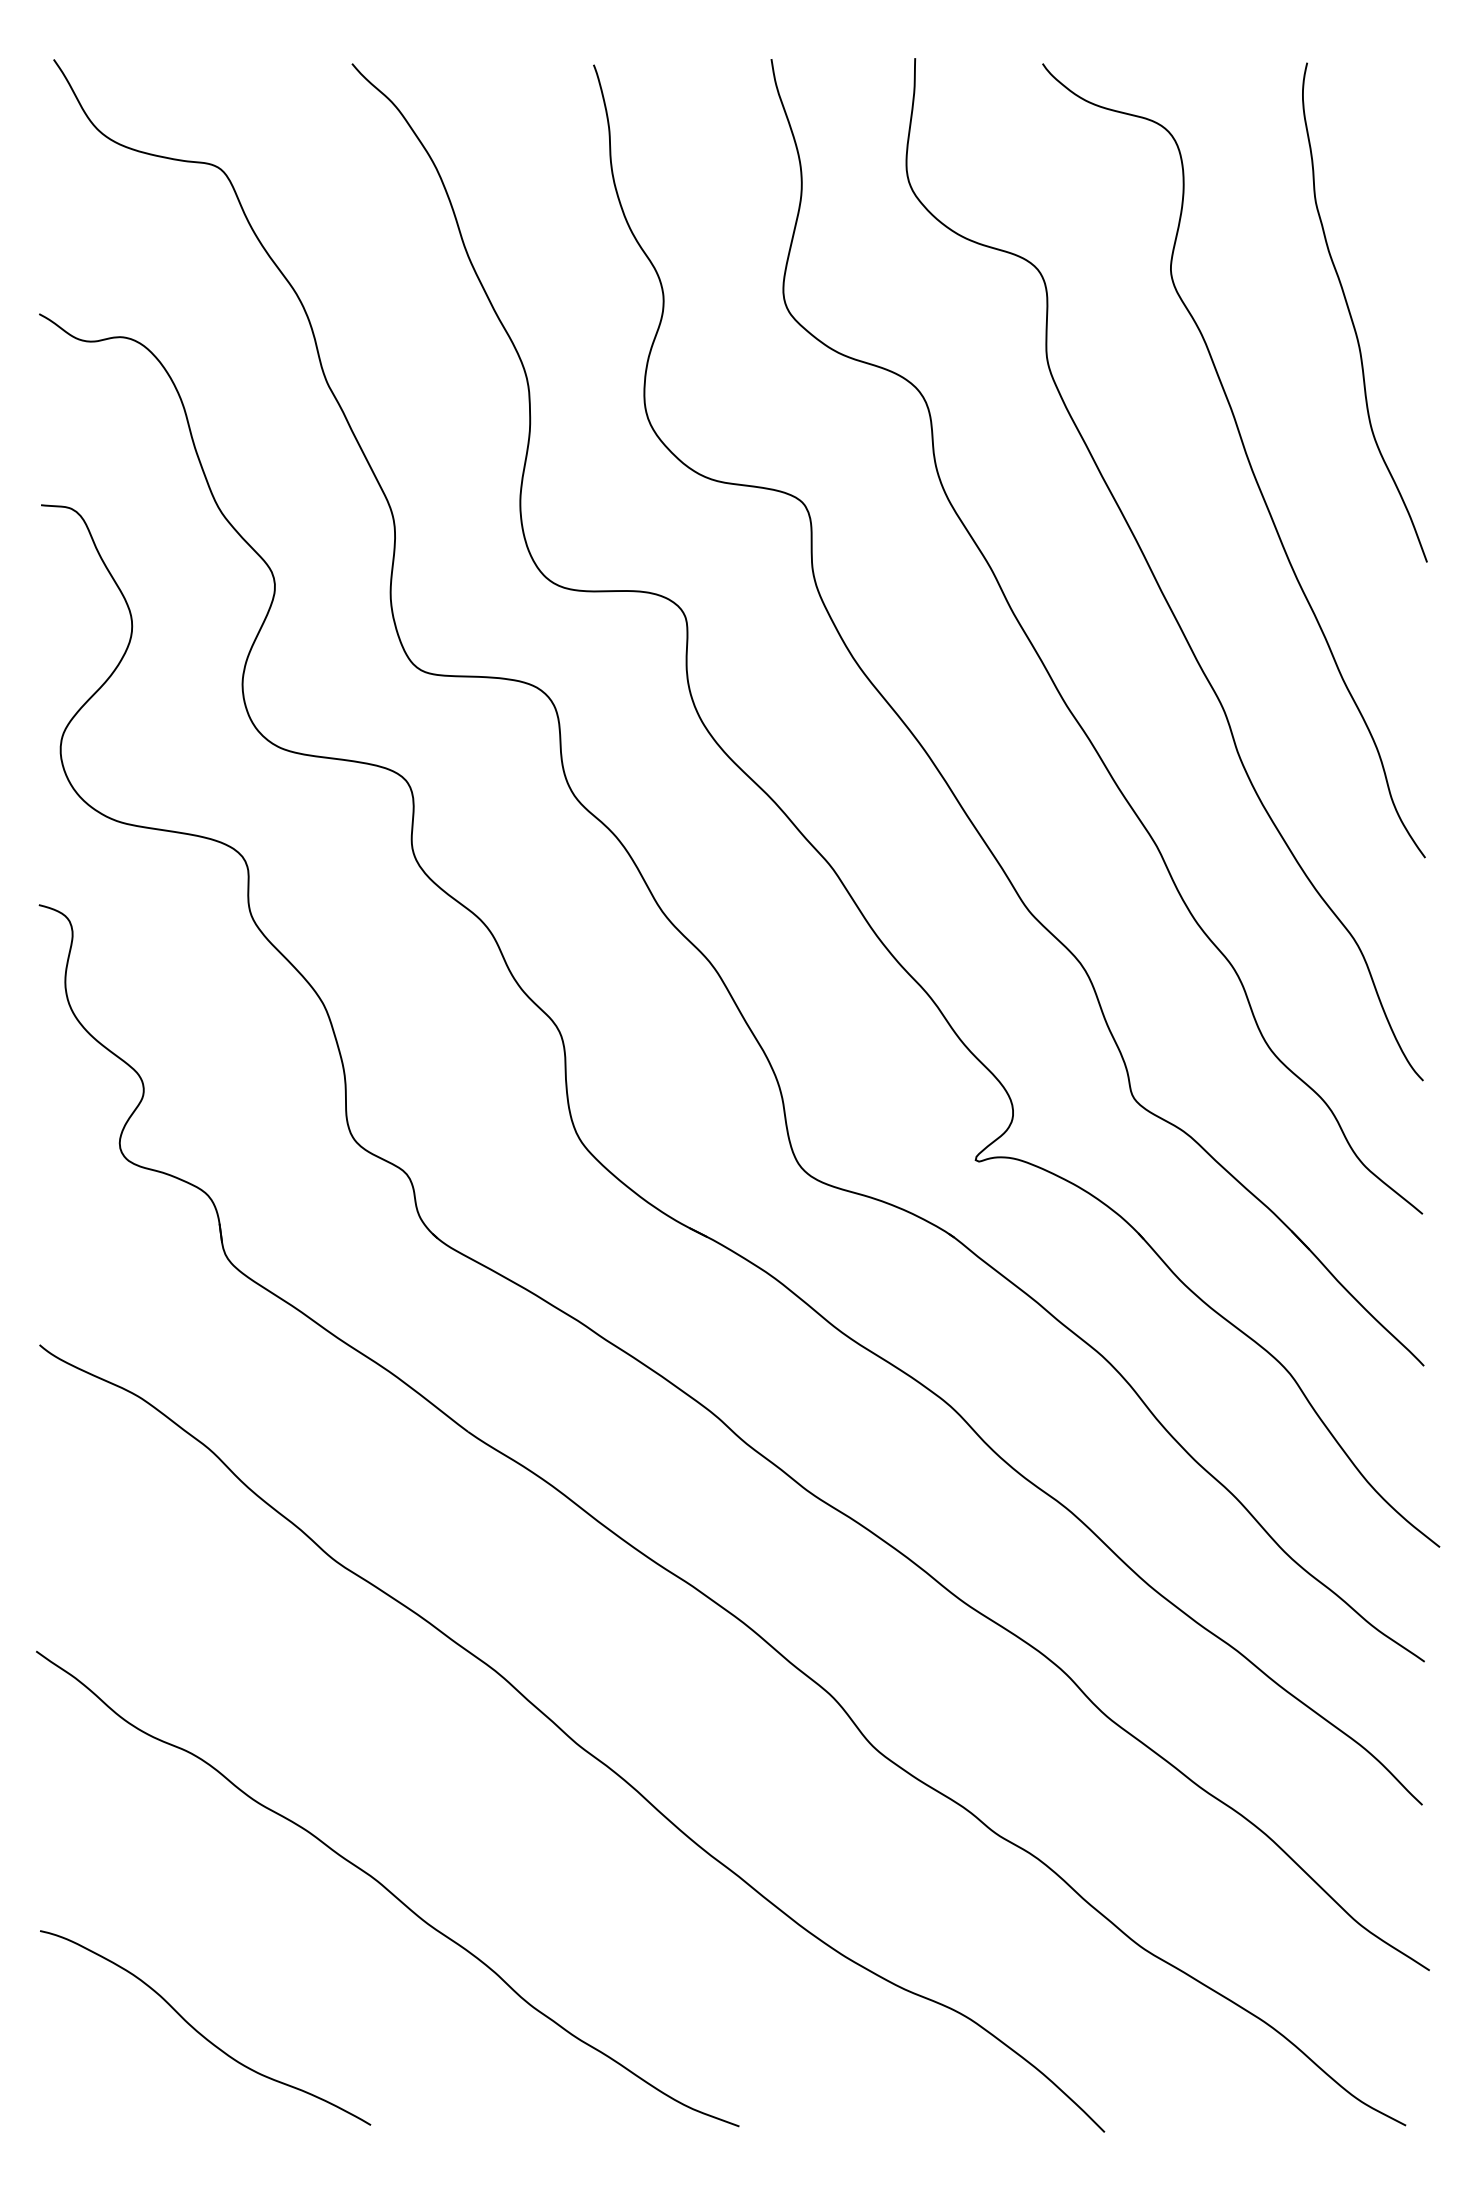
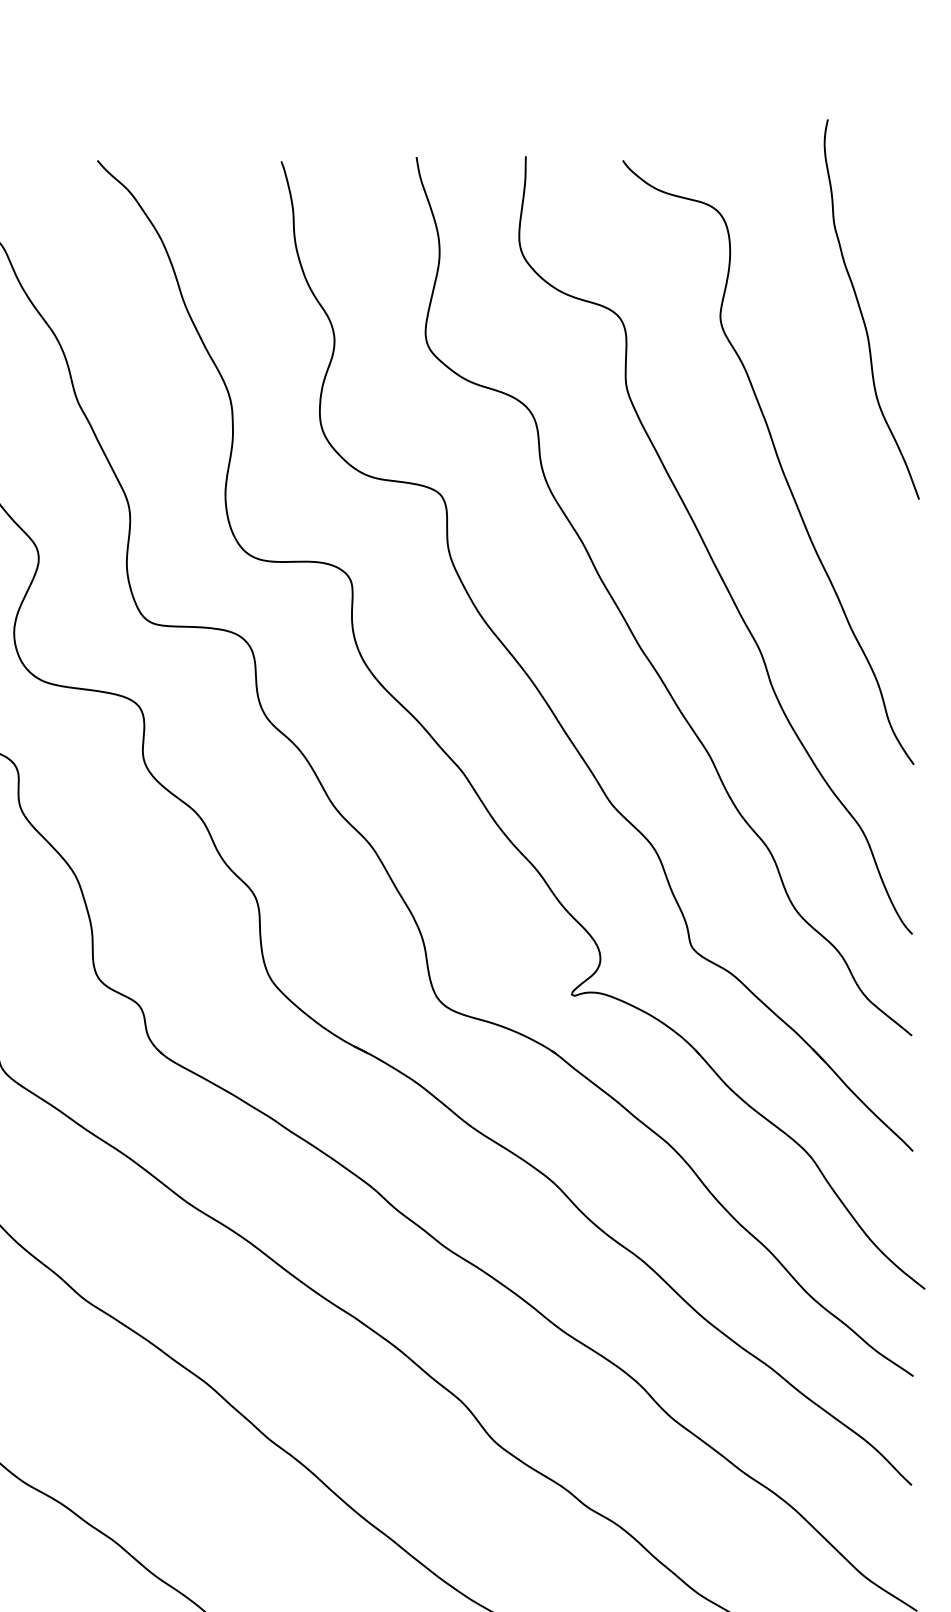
curve: (1352, 317) -> (862, 313), moved

